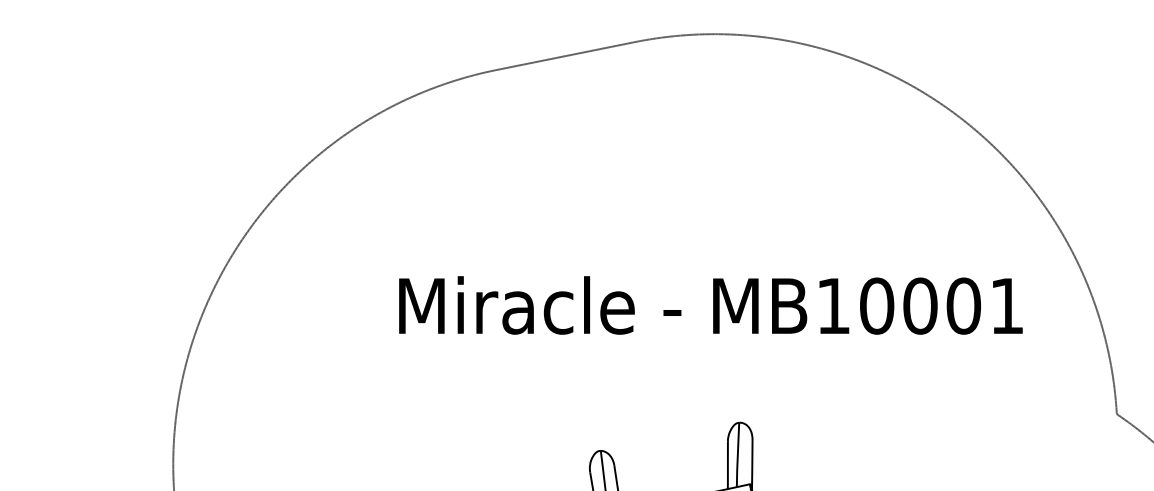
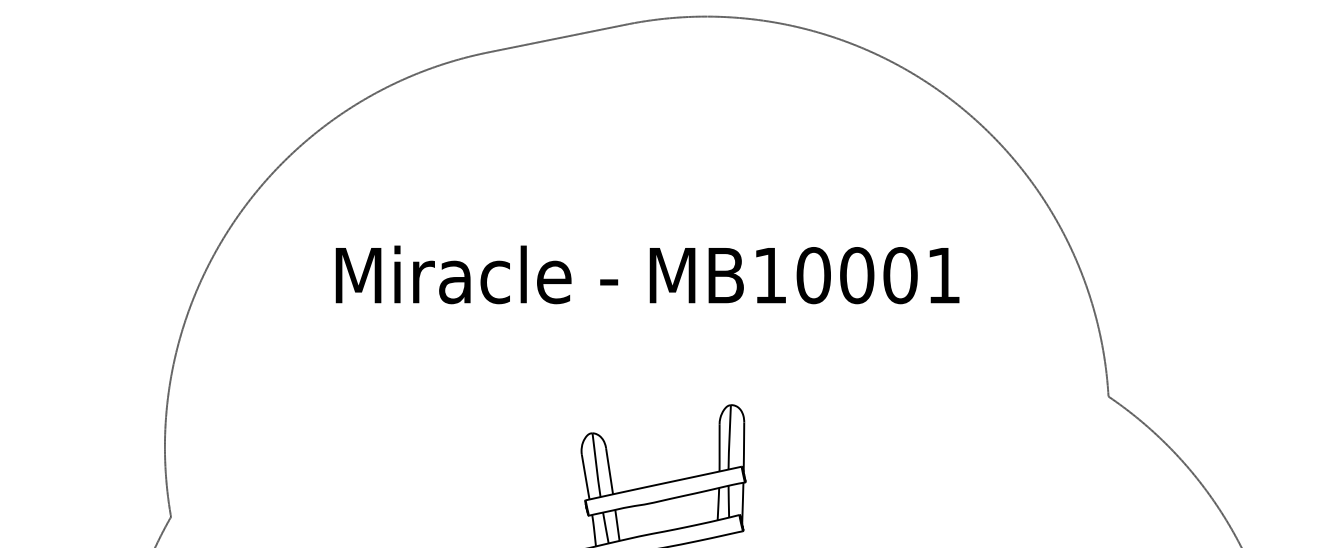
text: (710, 305) -> (647, 274), moved

